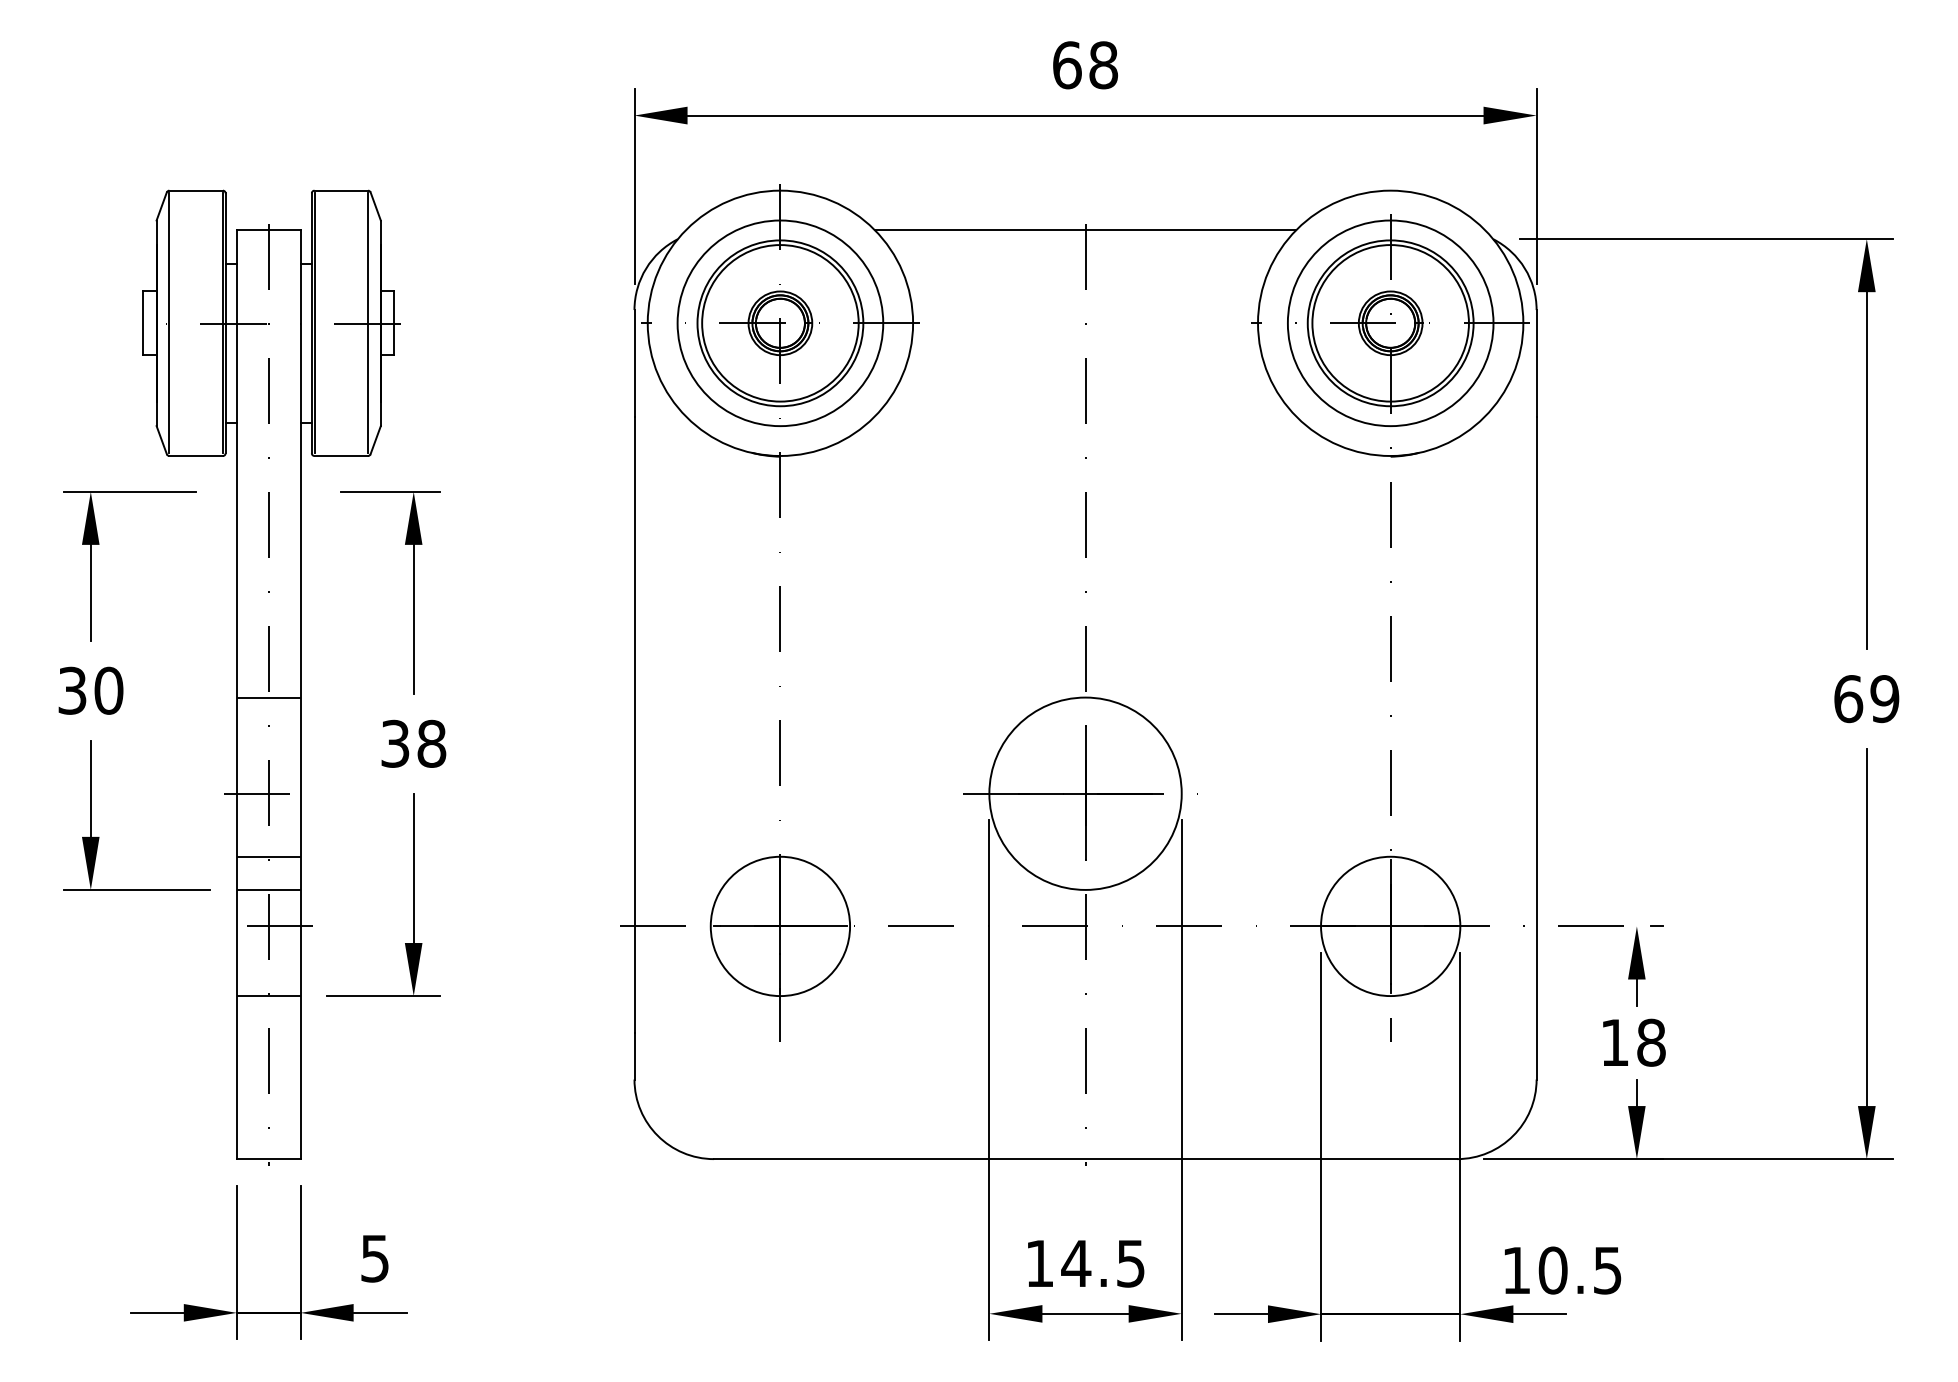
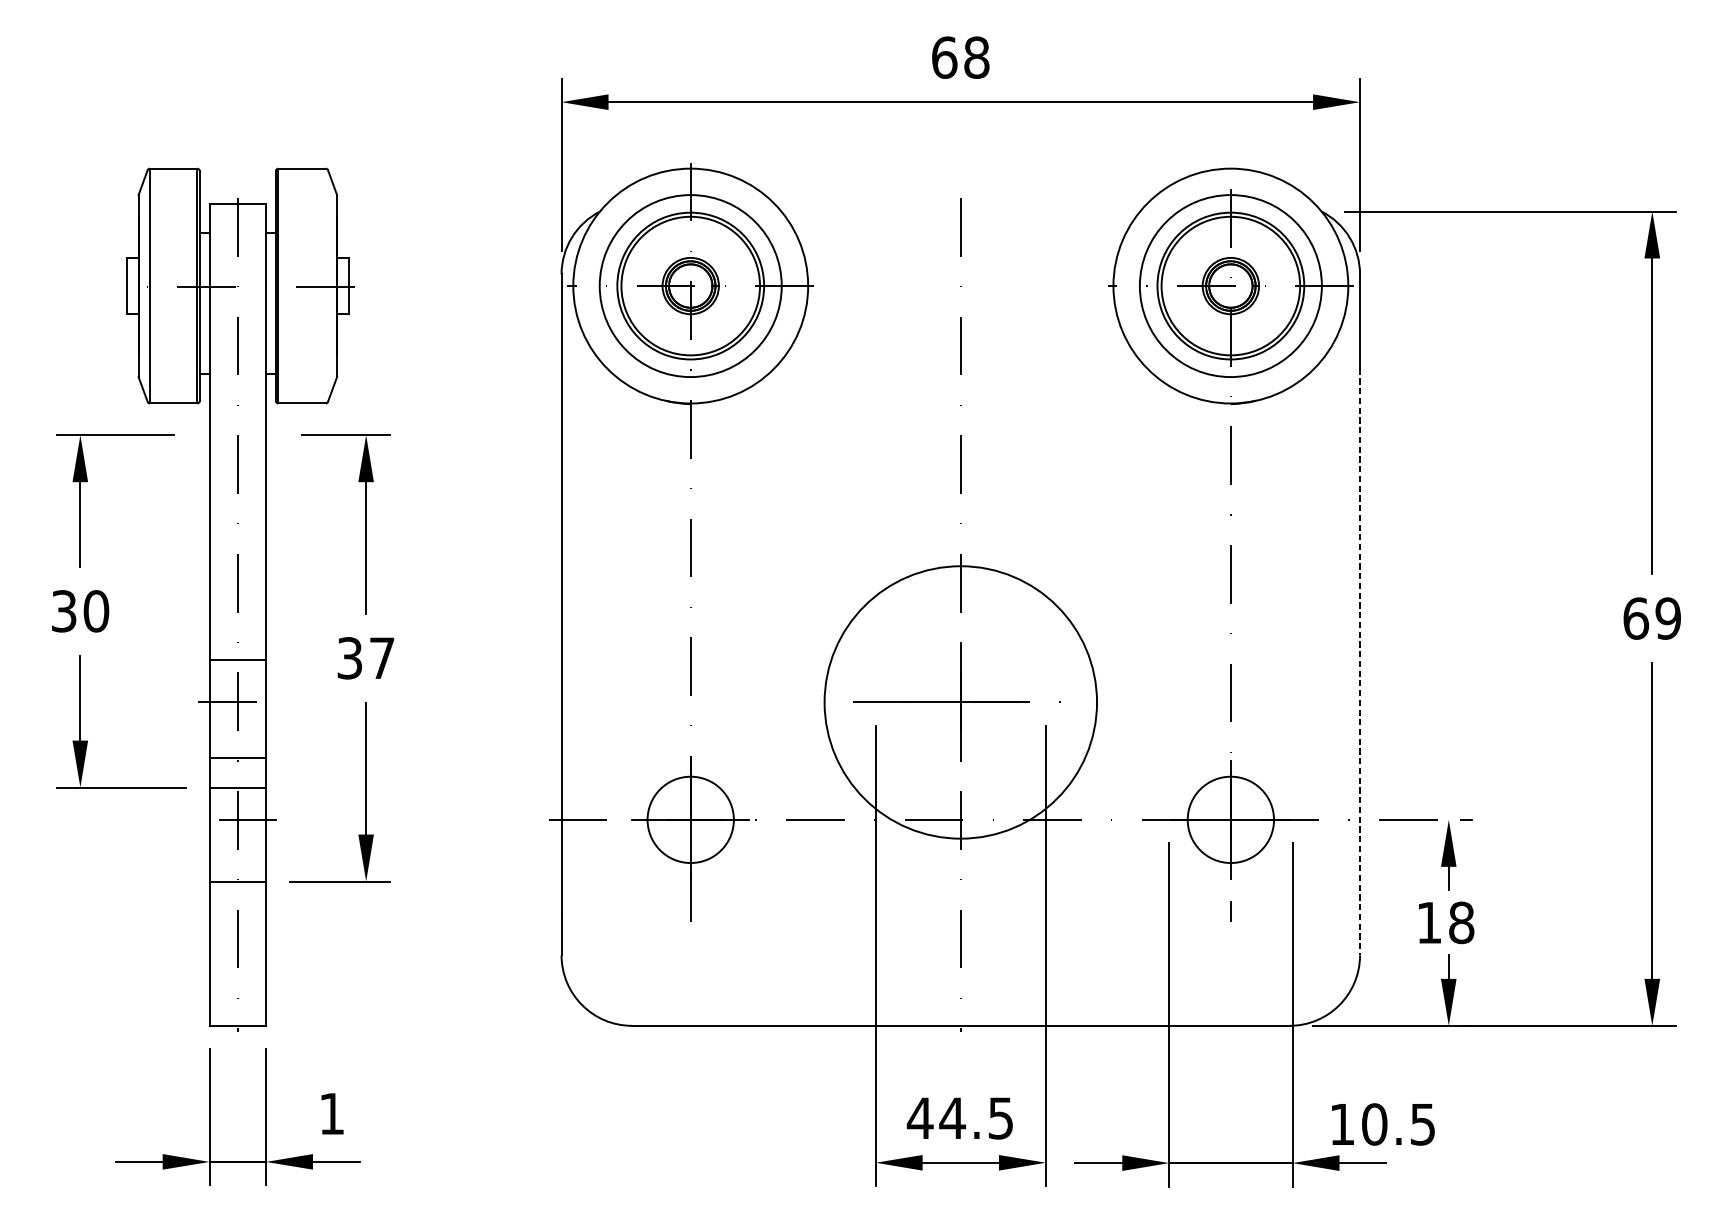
line: (1085, 230) -> (960, 203), removed
line: (368, 323) -> (326, 286), removed
line: (268, 697) -> (237, 659), moved
text: (431, 743) -> (381, 657), 38 -> 37
line: (1536, 748) -> (1359, 662), solid -> dashed
circle: (1085, 793) -> (960, 702), size x1.6
circle: (780, 926) -> (690, 819), size x0.7
circle: (1390, 926) -> (1230, 819), size x0.7
text: (374, 1258) -> (331, 1113), 5 -> 1
text: (1039, 1263) -> (920, 1118), 14.5 -> 44.5

